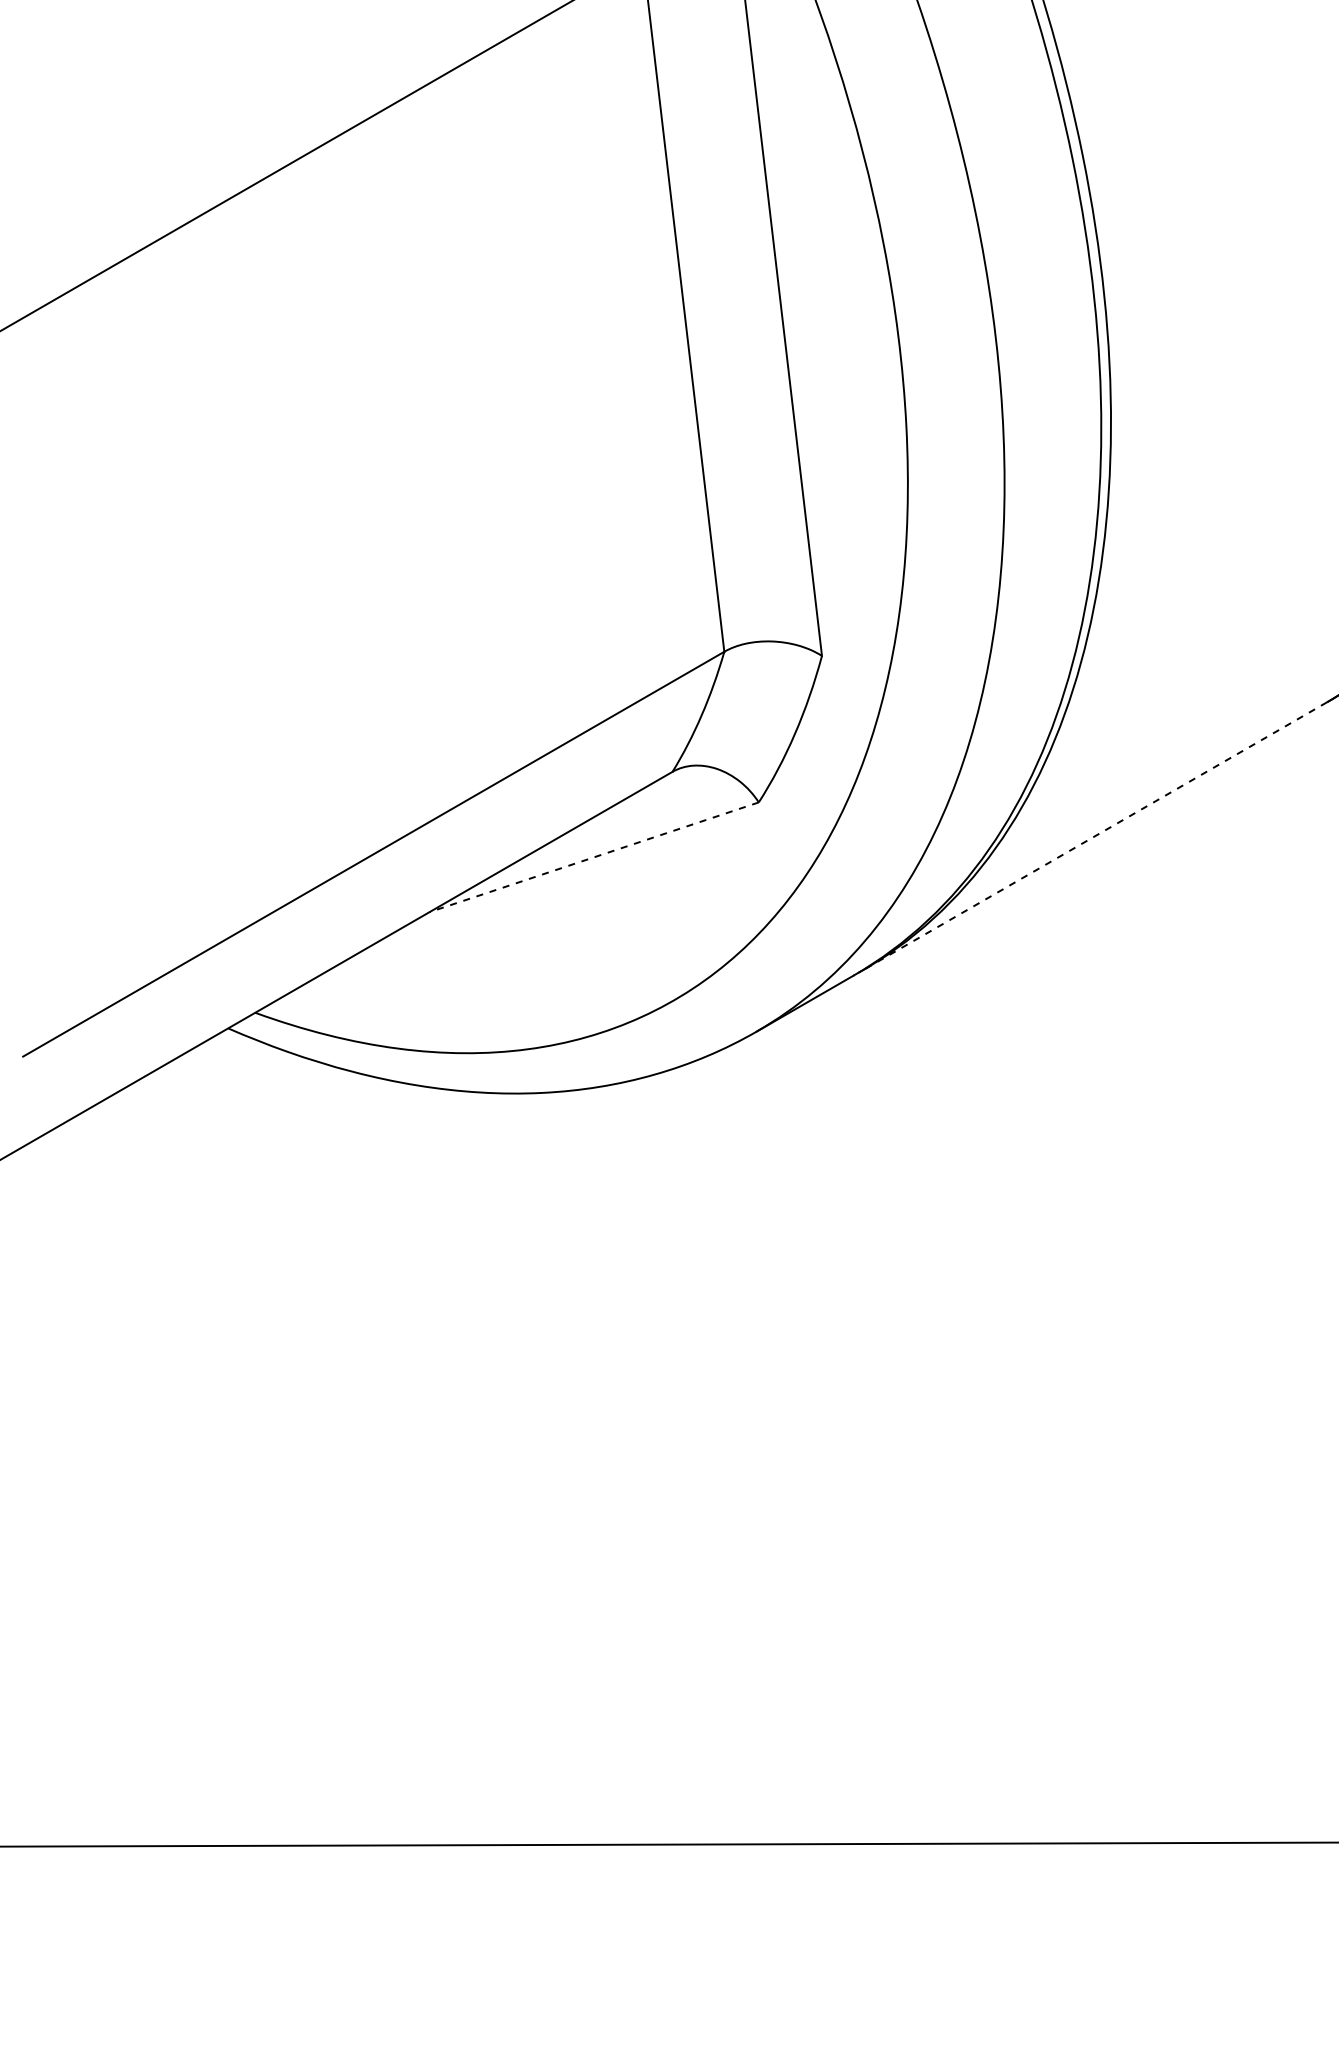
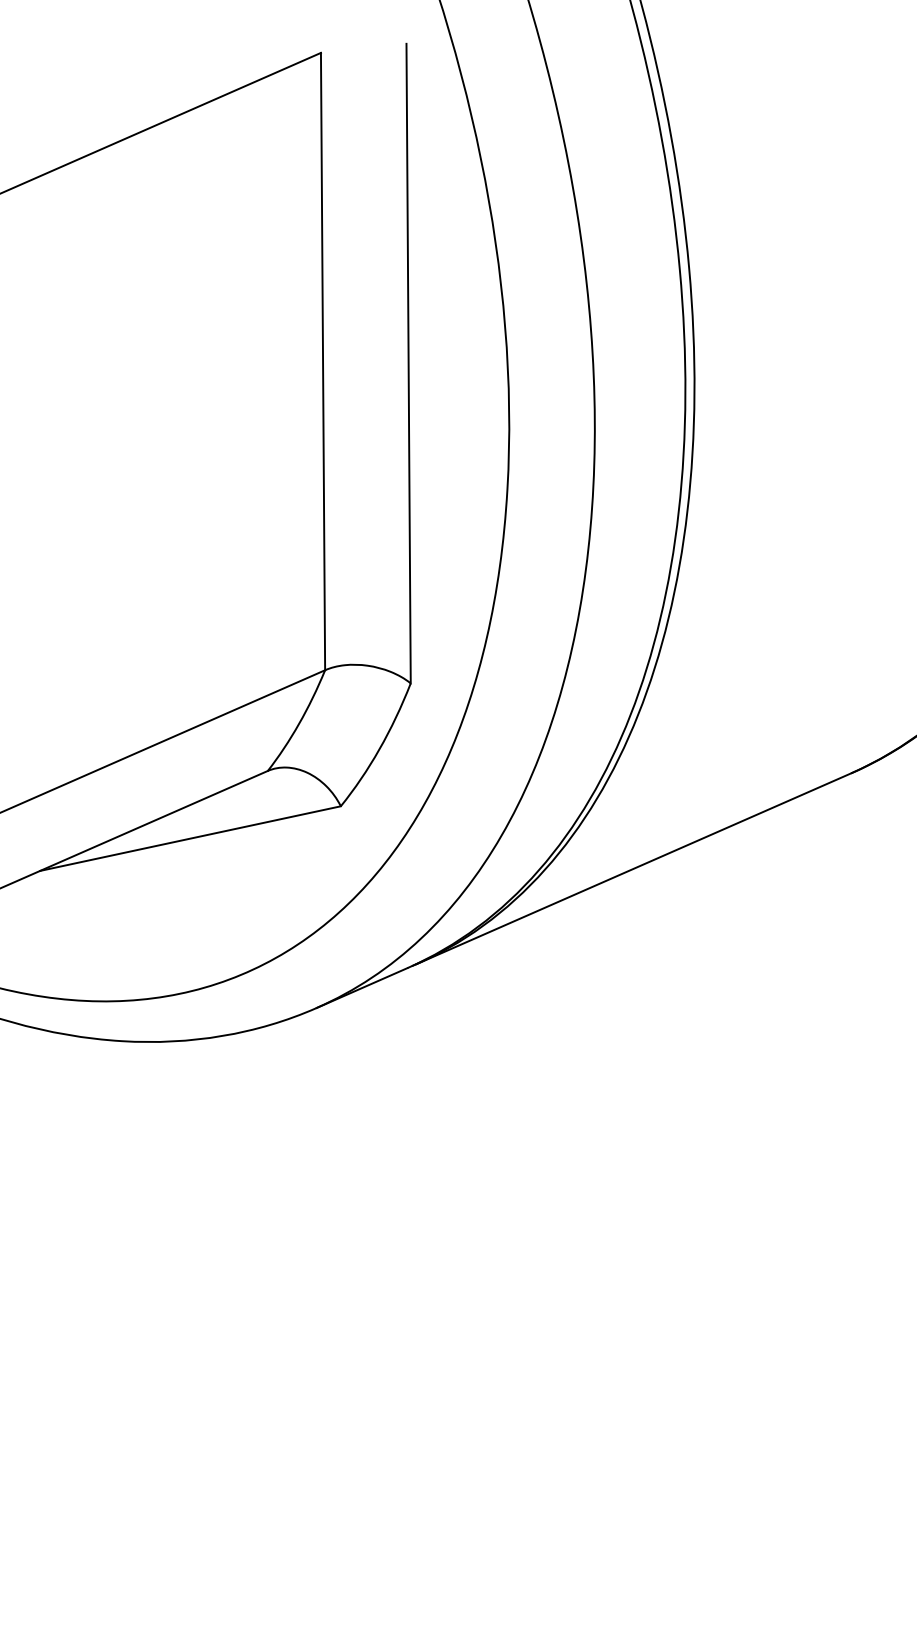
line: (1095, 836) -> (634, 869), dashed -> solid
line: (594, 857) -> (190, 838), dashed -> solid

